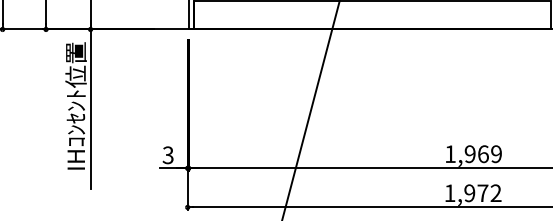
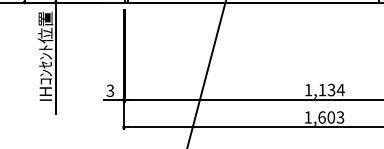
text: (483, 154) -> (331, 90), 1,969 -> 1,134
text: (482, 193) -> (330, 117), 1,972 -> 1,603

